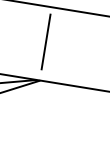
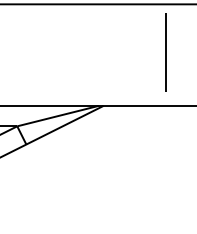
line: (45, 41) -> (165, 52), moved

